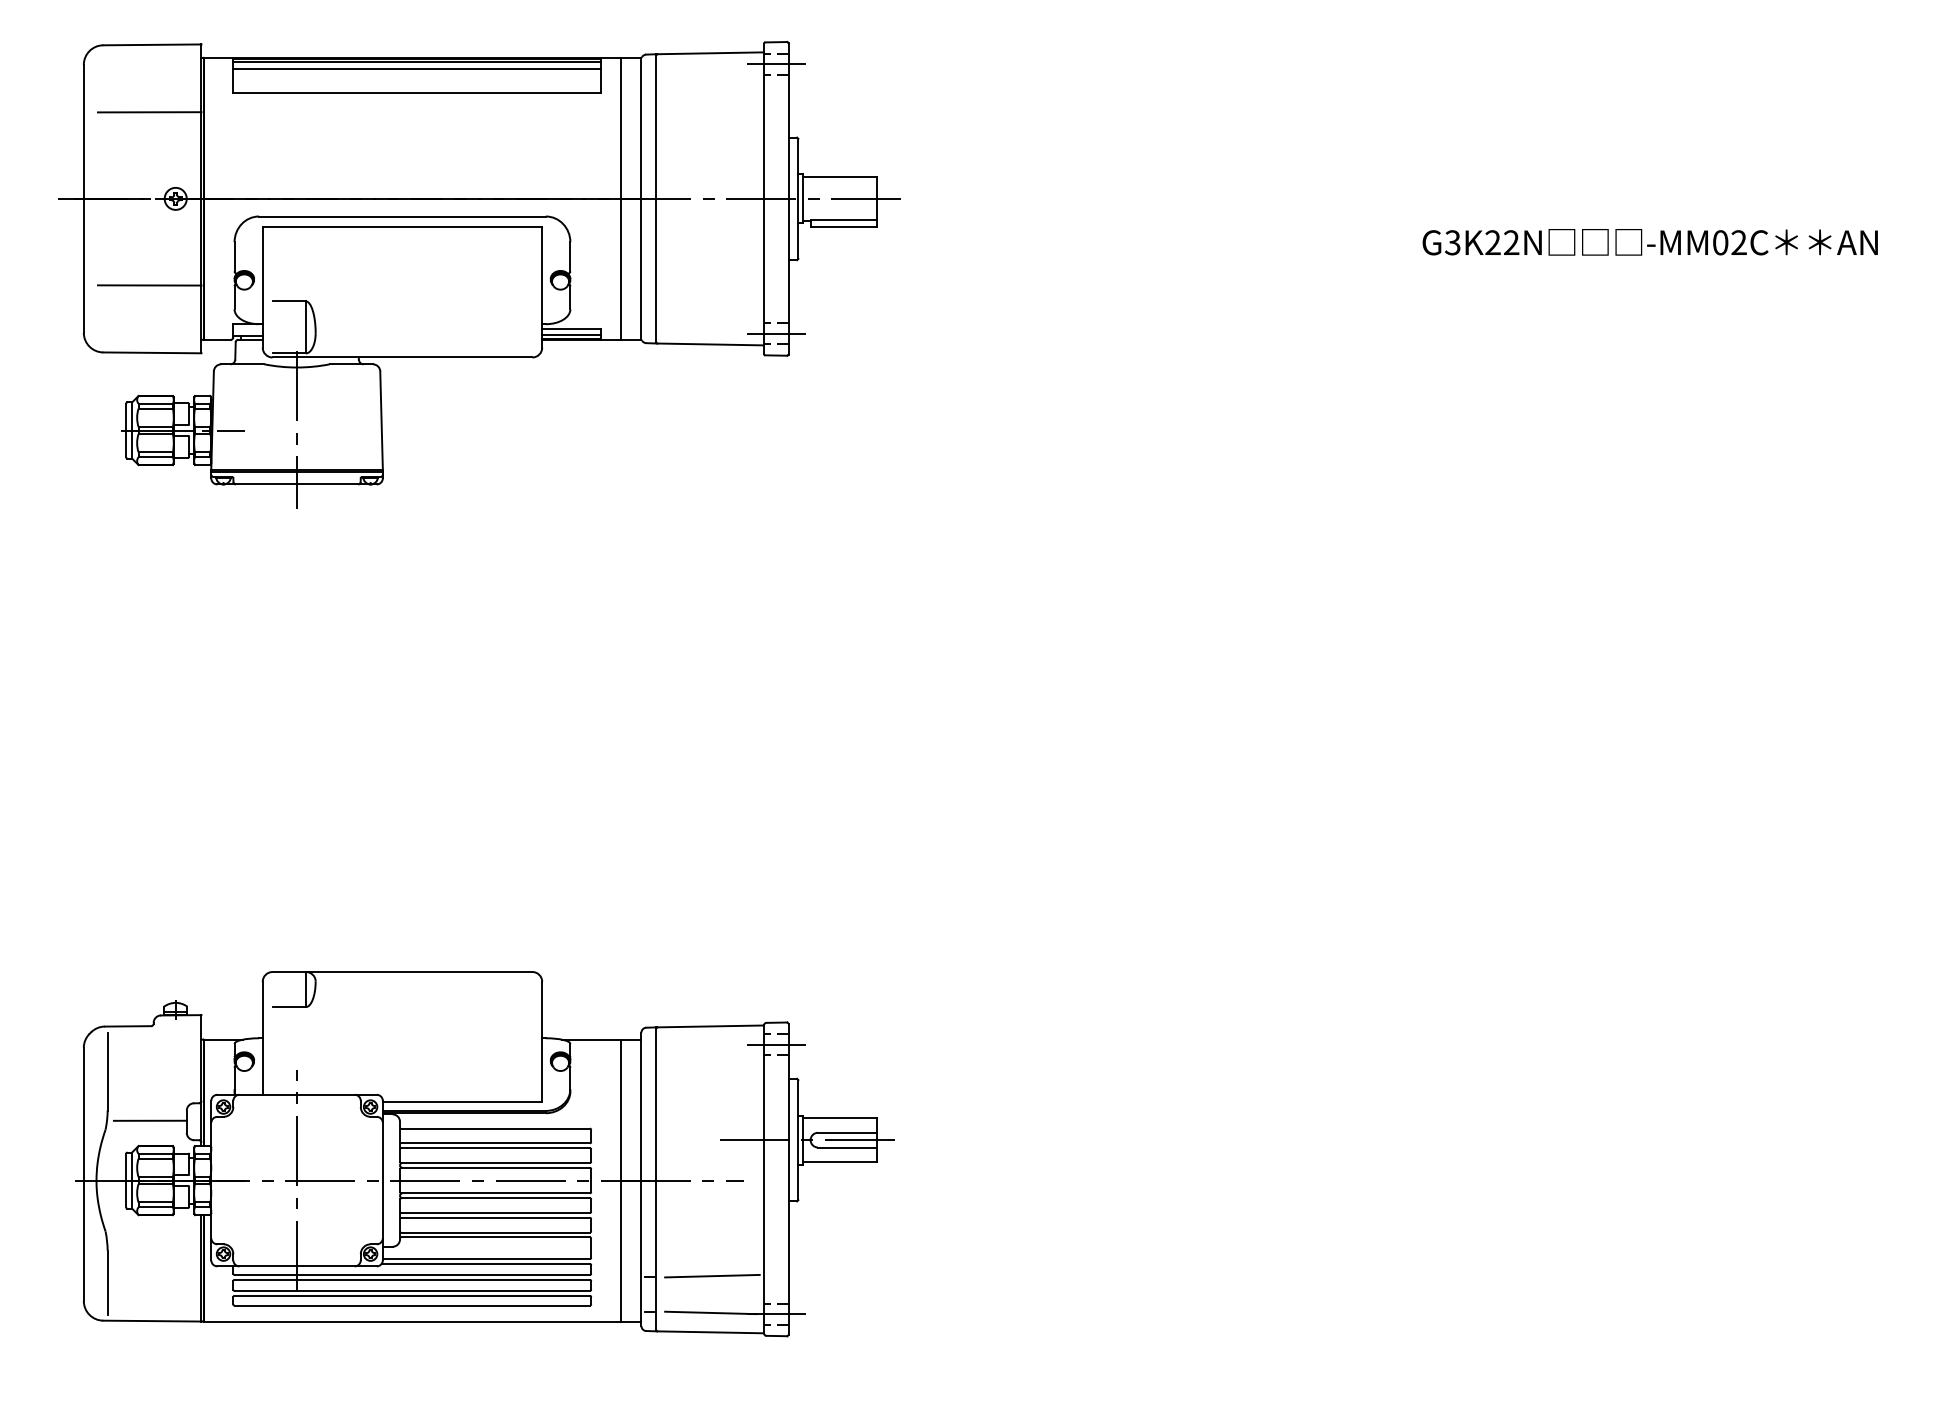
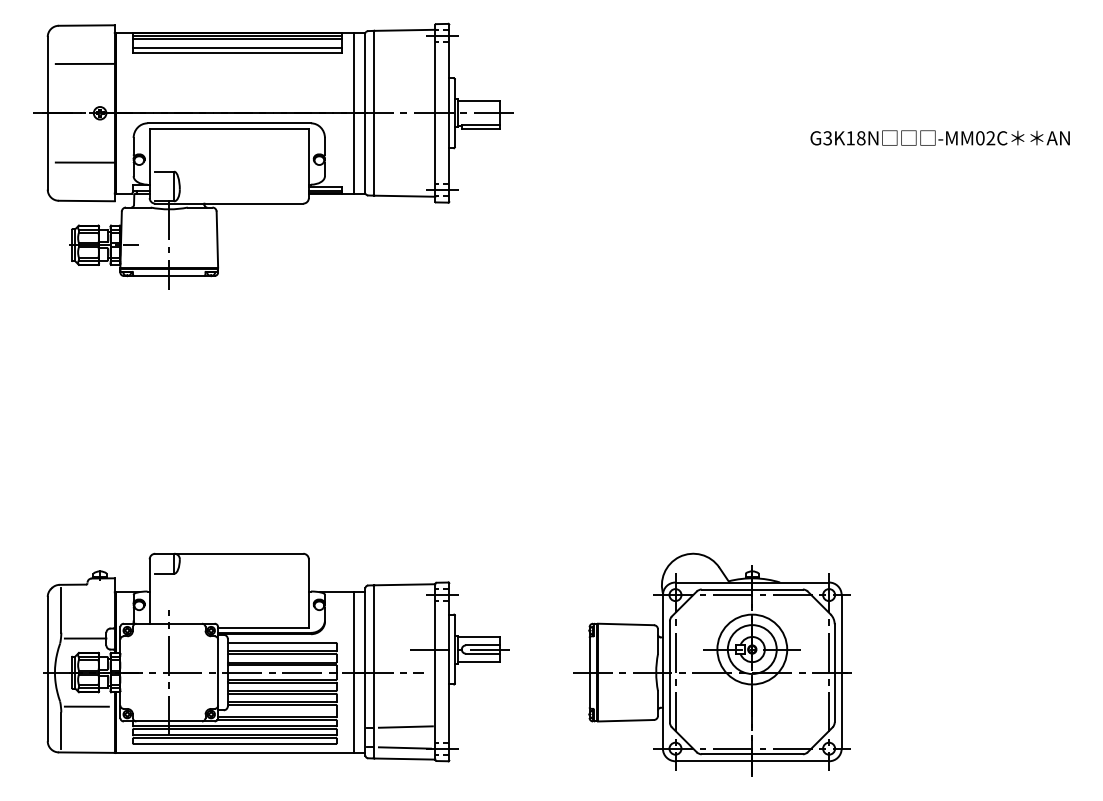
line: (416, 83) -> (237, 47), added
text: (1501, 243) -> (855, 138), G3K22N -> G3K18N
part: (1250, 1166) -> (712, 664), added
line: (151, 1240) -> (86, 706), added

